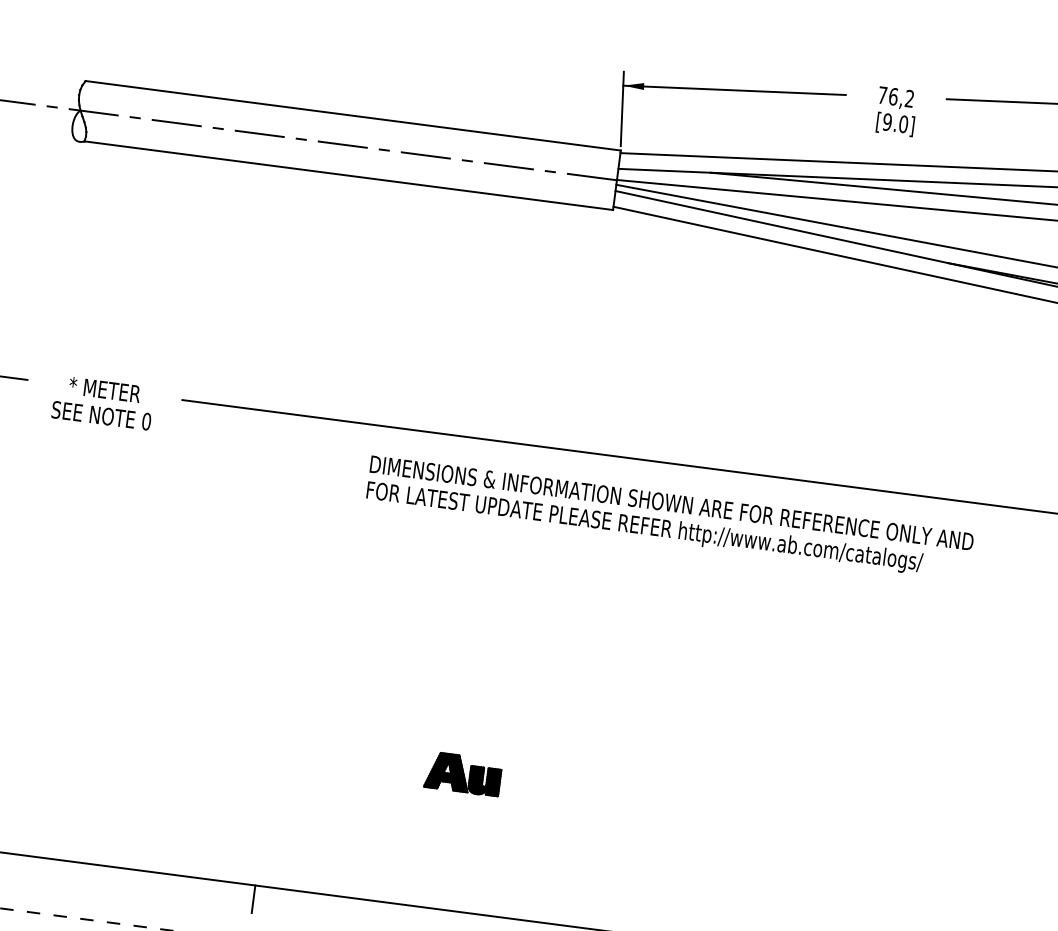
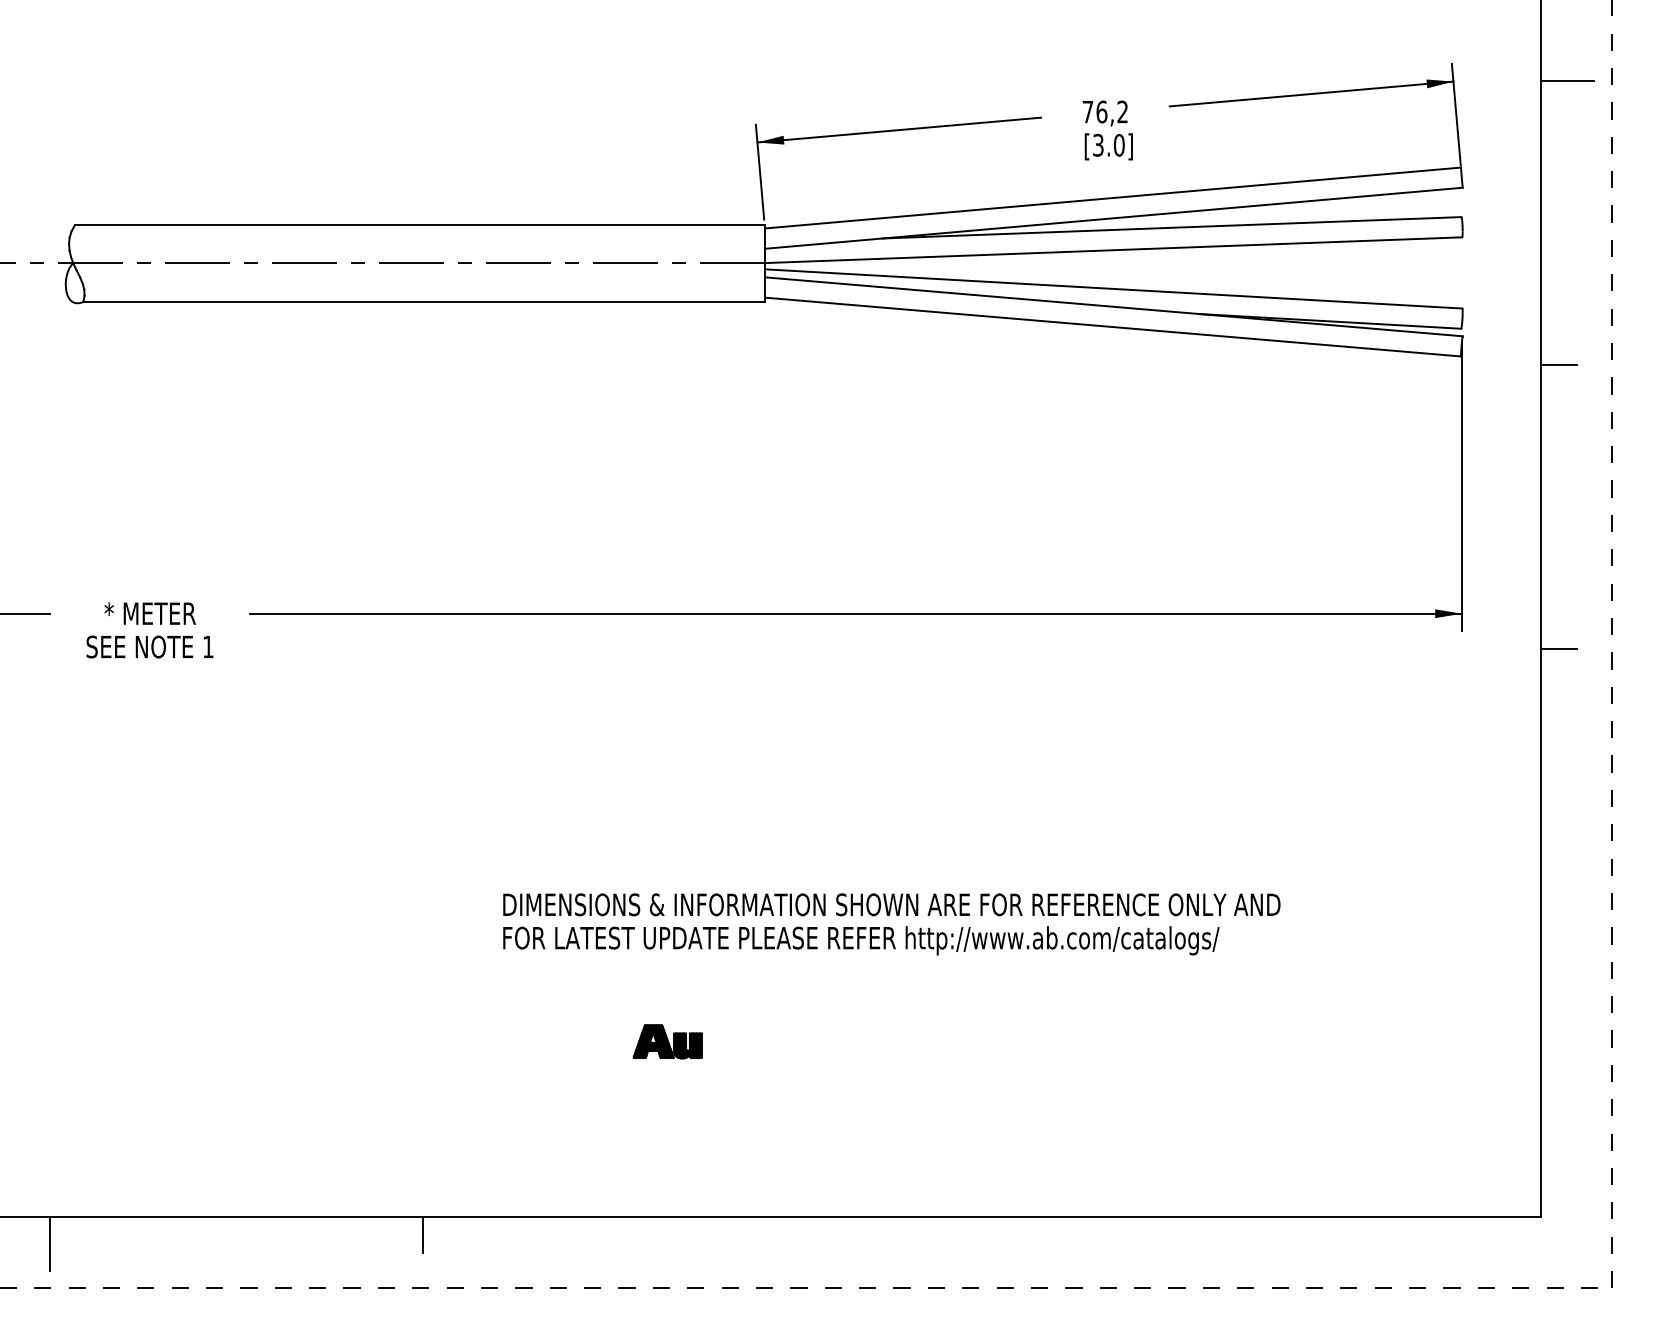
text: (886, 122) -> (1097, 145), [9.0] -> [3.0]
text: (146, 421) -> (208, 646), 0 -> 1
text: (669, 518) -> (891, 924), moved
part: (462, 773) -> (667, 1041), size x0.71

